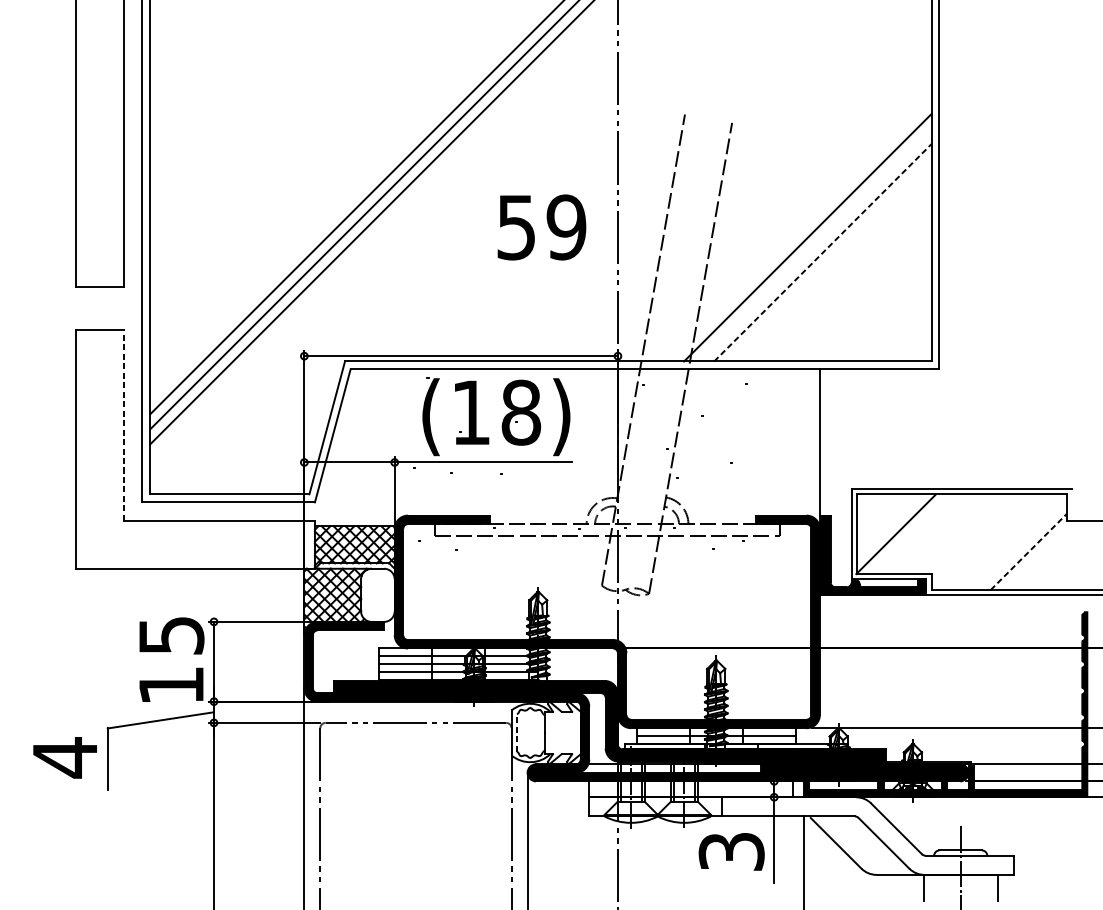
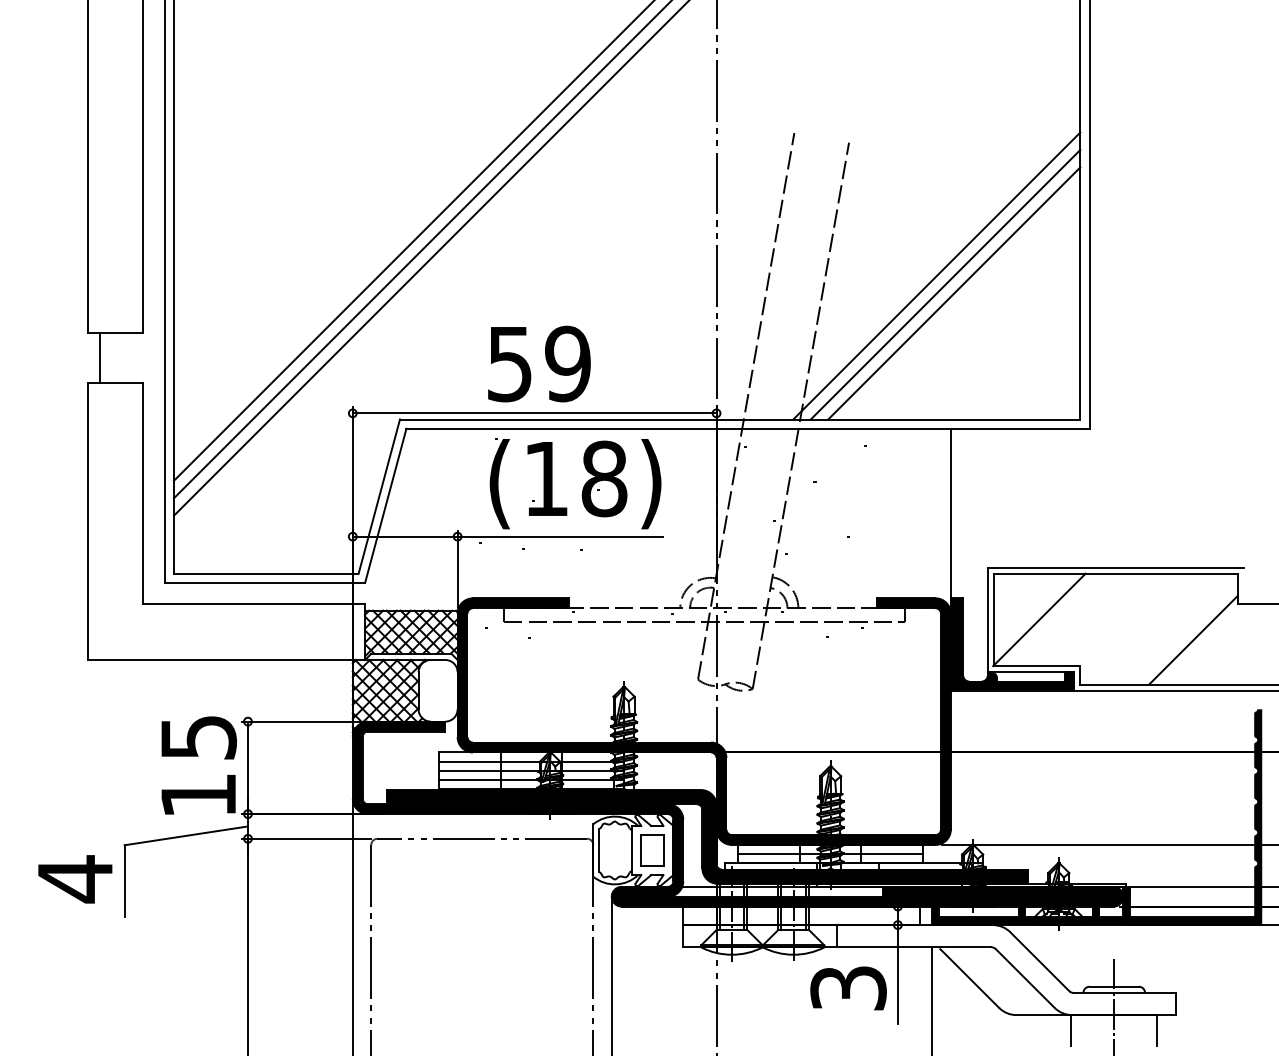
text: (542, 227) -> (539, 363), moved
line: (815, 245) -> (945, 284), added
line: (823, 252) -> (954, 293), dashed -> solid
line: (86, 308) -> (100, 357), added
line: (123, 425) -> (143, 493), dashed -> solid
line: (1029, 551) -> (1193, 640), dashed -> solid
line: (517, 732) -> (599, 850), dashed -> solid
part: (562, 732) -> (652, 850), added

